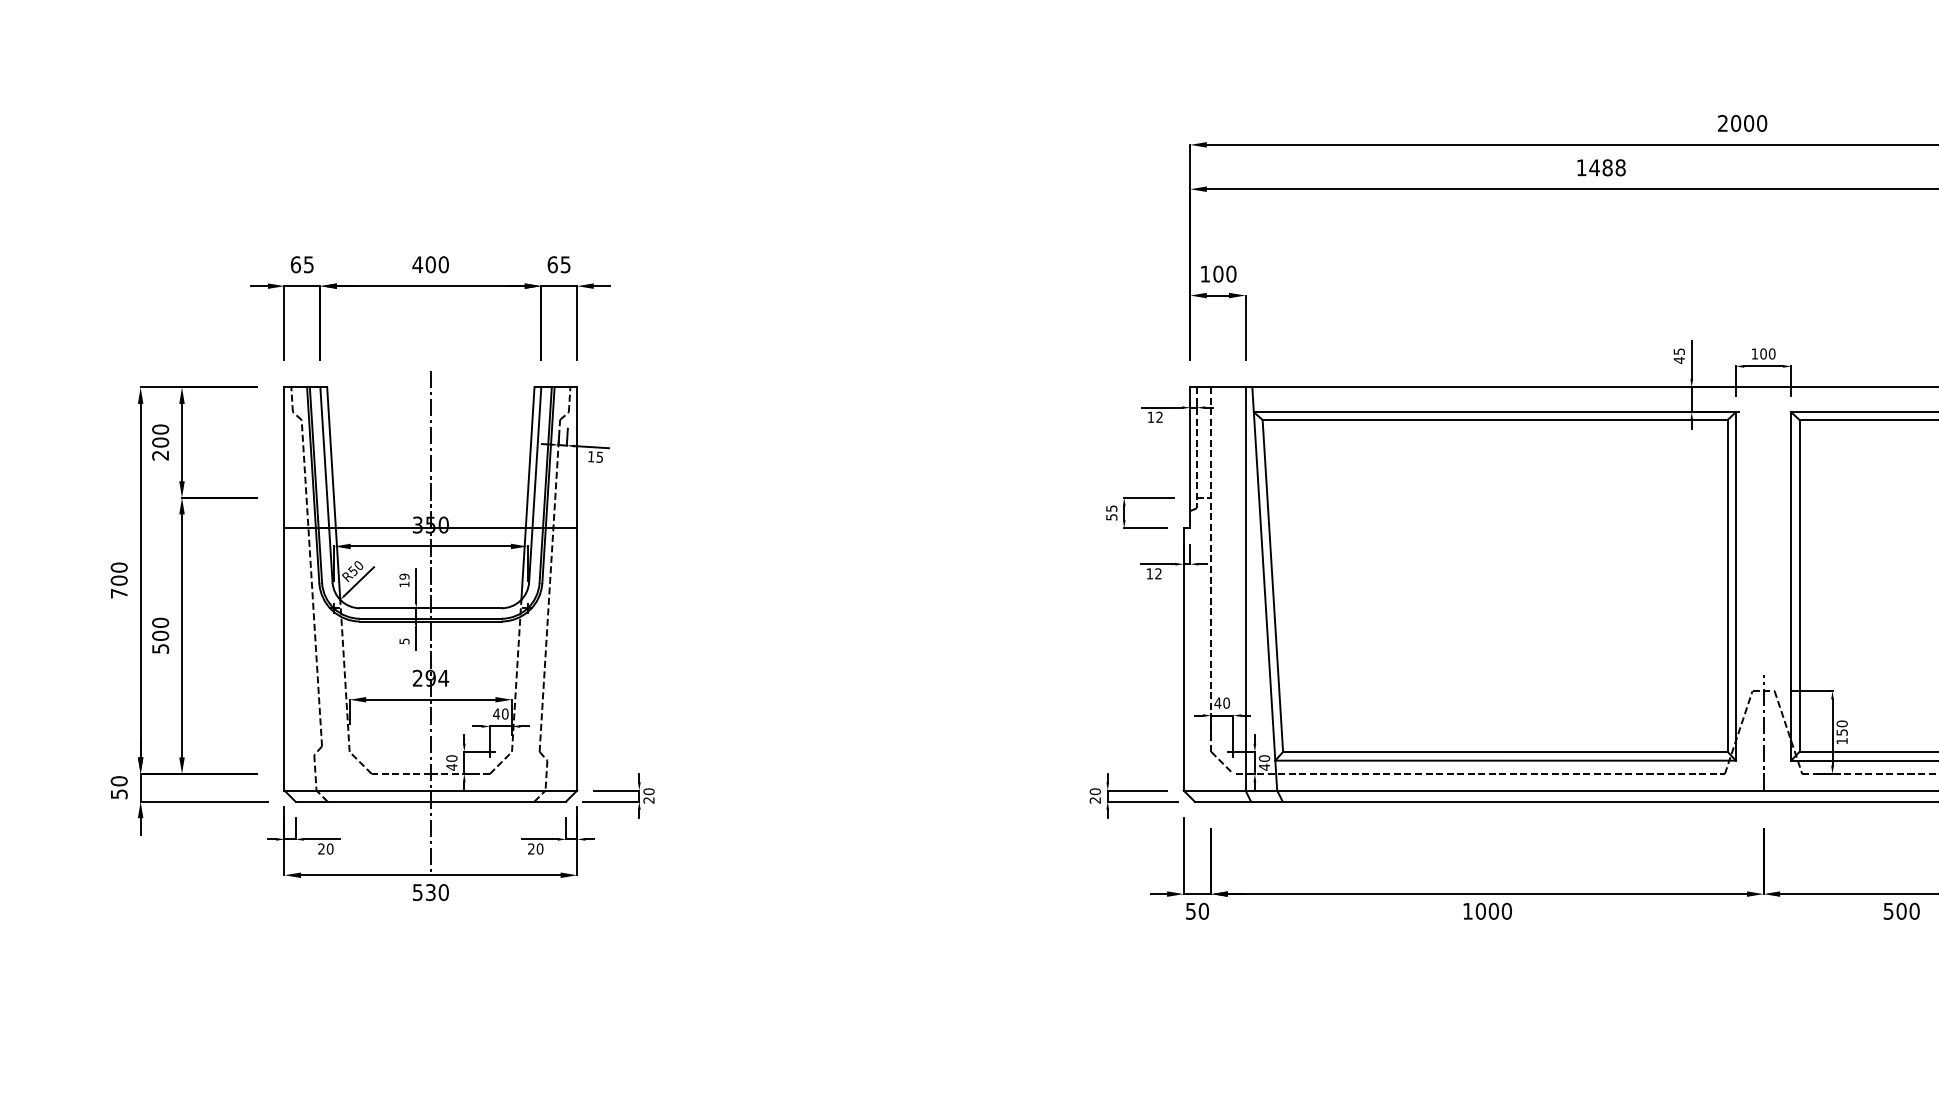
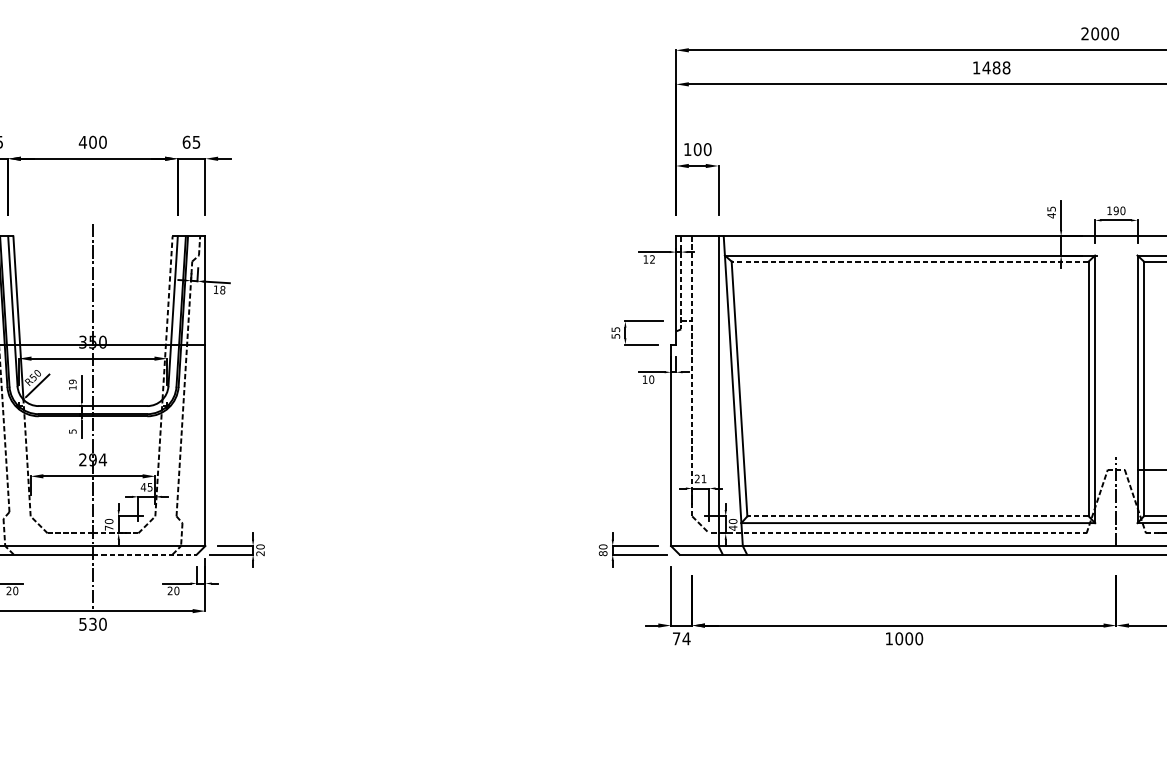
text: (1763, 353) -> (1116, 210), 100 -> 190
line: (1495, 419) -> (910, 261), solid -> dashed
text: (599, 456) -> (222, 289), 15 -> 18
line: (527, 493) -> (167, 317), solid -> dashed
text: (1158, 573) -> (651, 379), 12 -> 10
text: (1221, 702) -> (700, 478), 40 -> 21
text: (505, 713) -> (150, 486), 40 -> 45
line: (1504, 751) -> (917, 516), solid -> dashed
text: (451, 766) -> (108, 527), 40 -> 70
text: (1094, 800) -> (602, 553), 20 -> 80
line: (498, 801) -> (144, 554), solid -> dashed
text: (1197, 910) -> (681, 638), 50 -> 74

